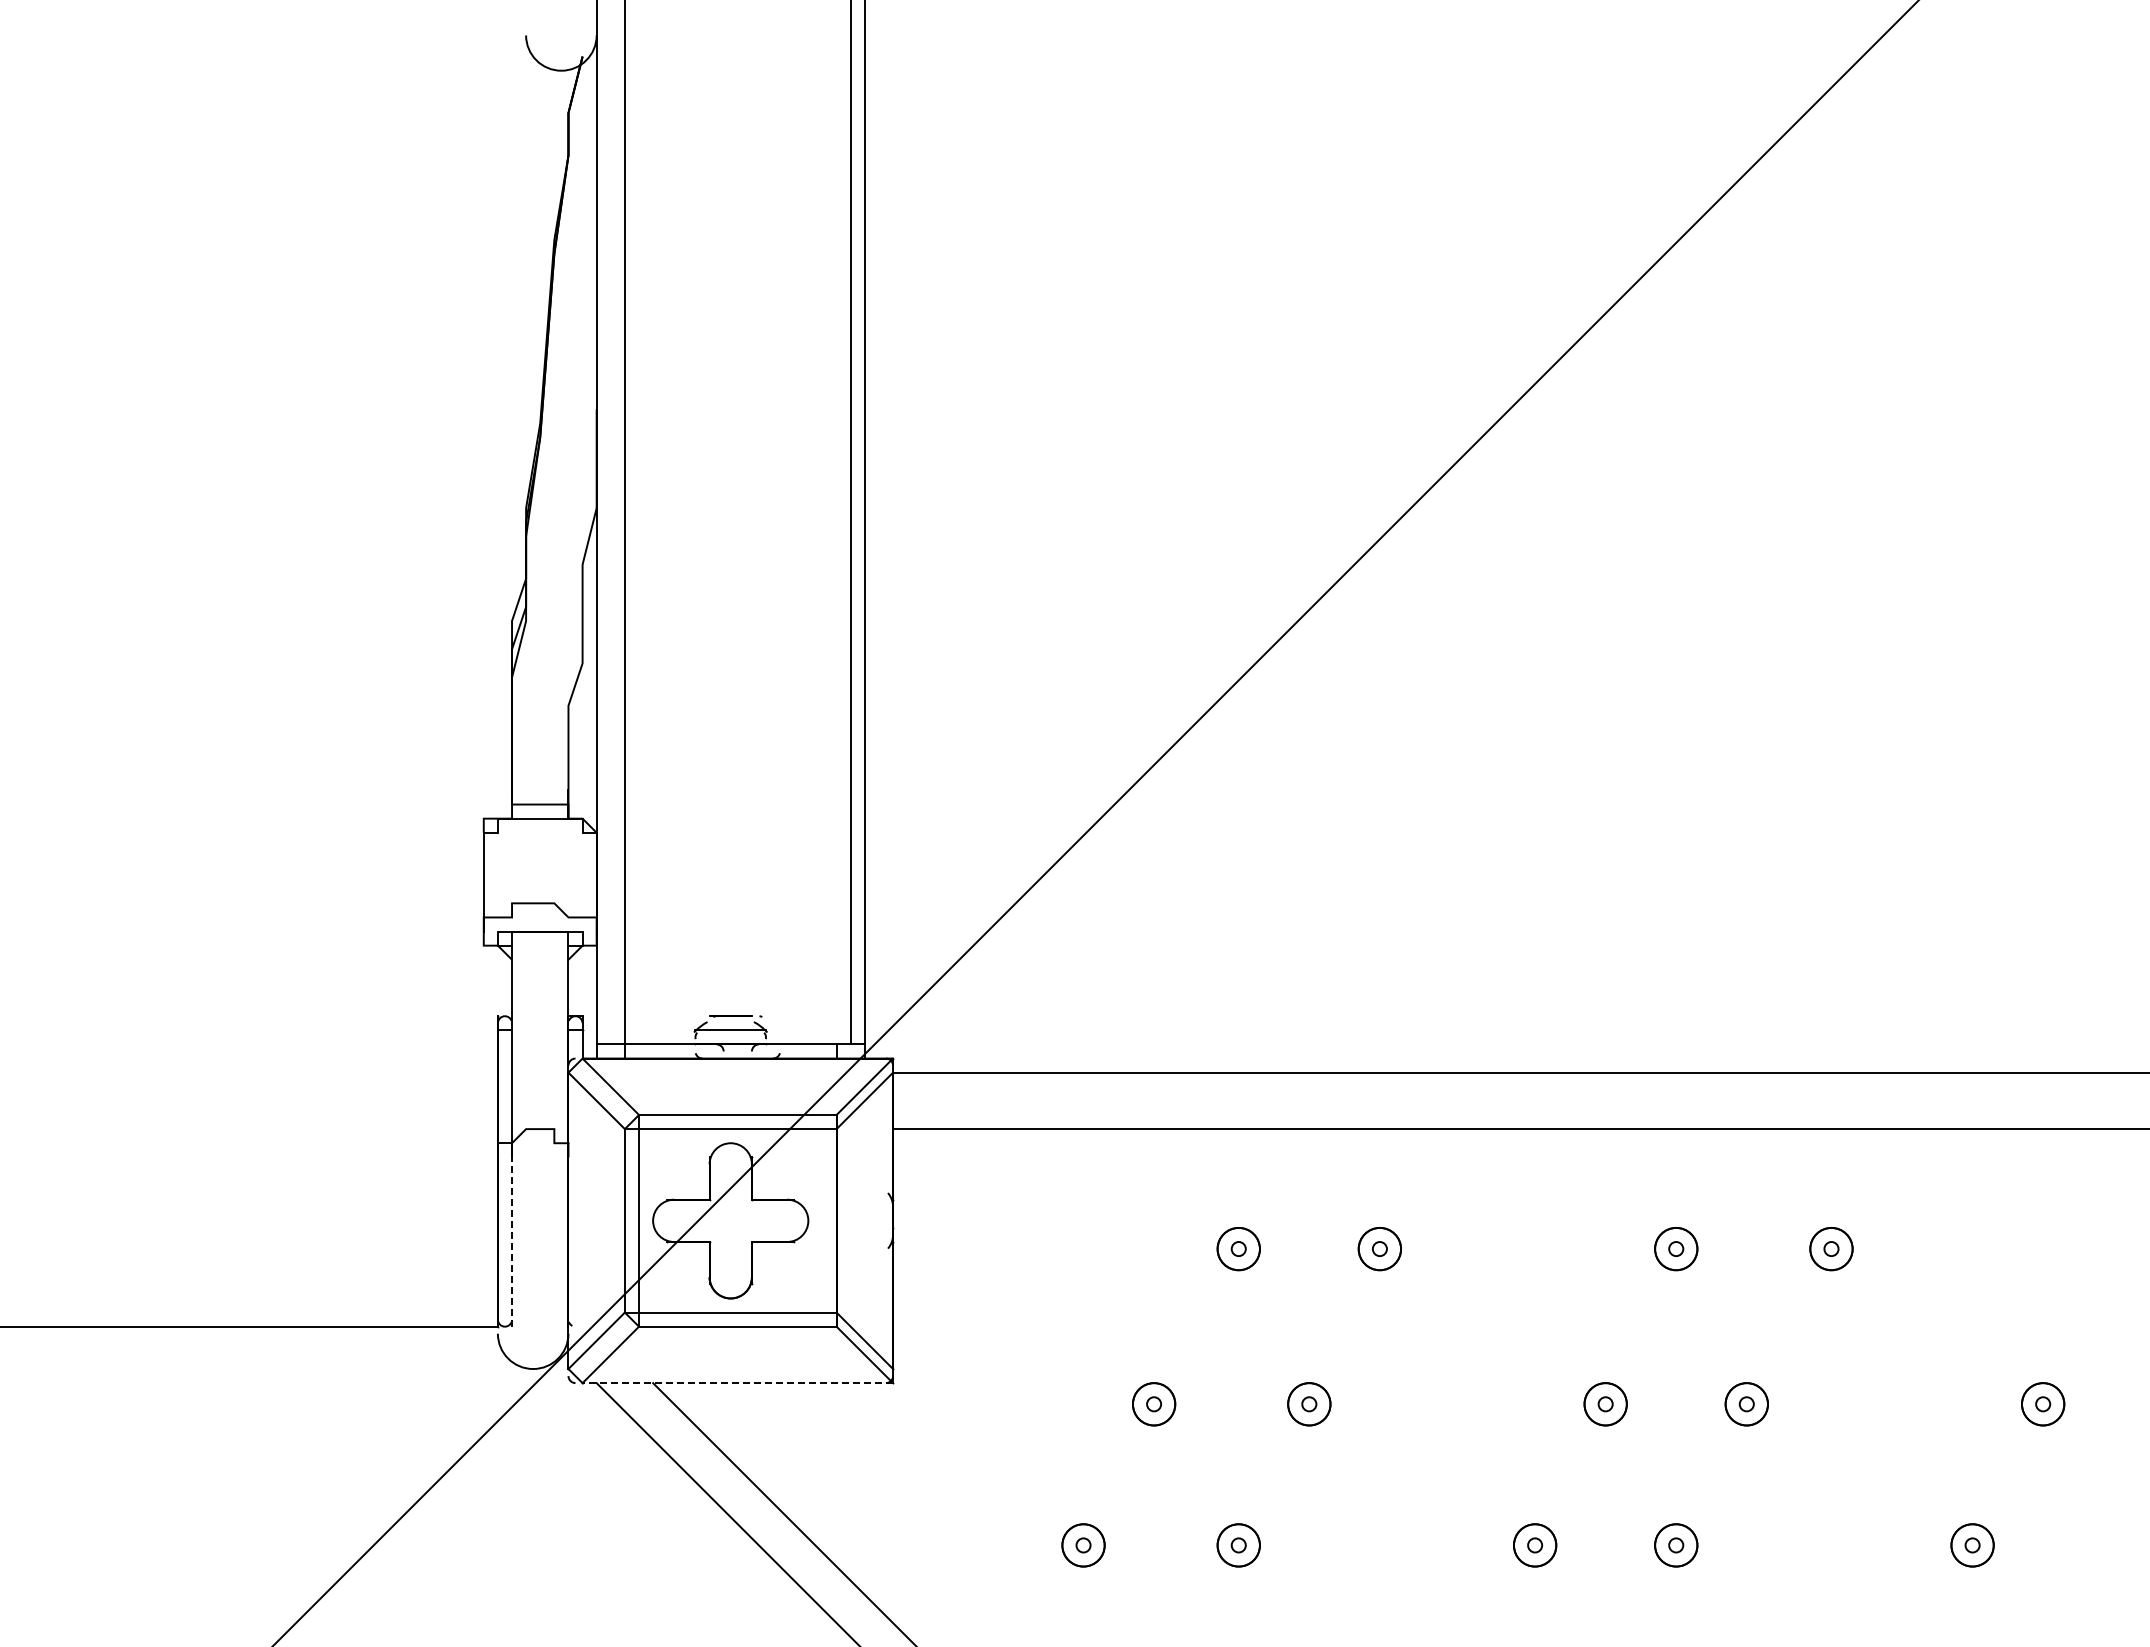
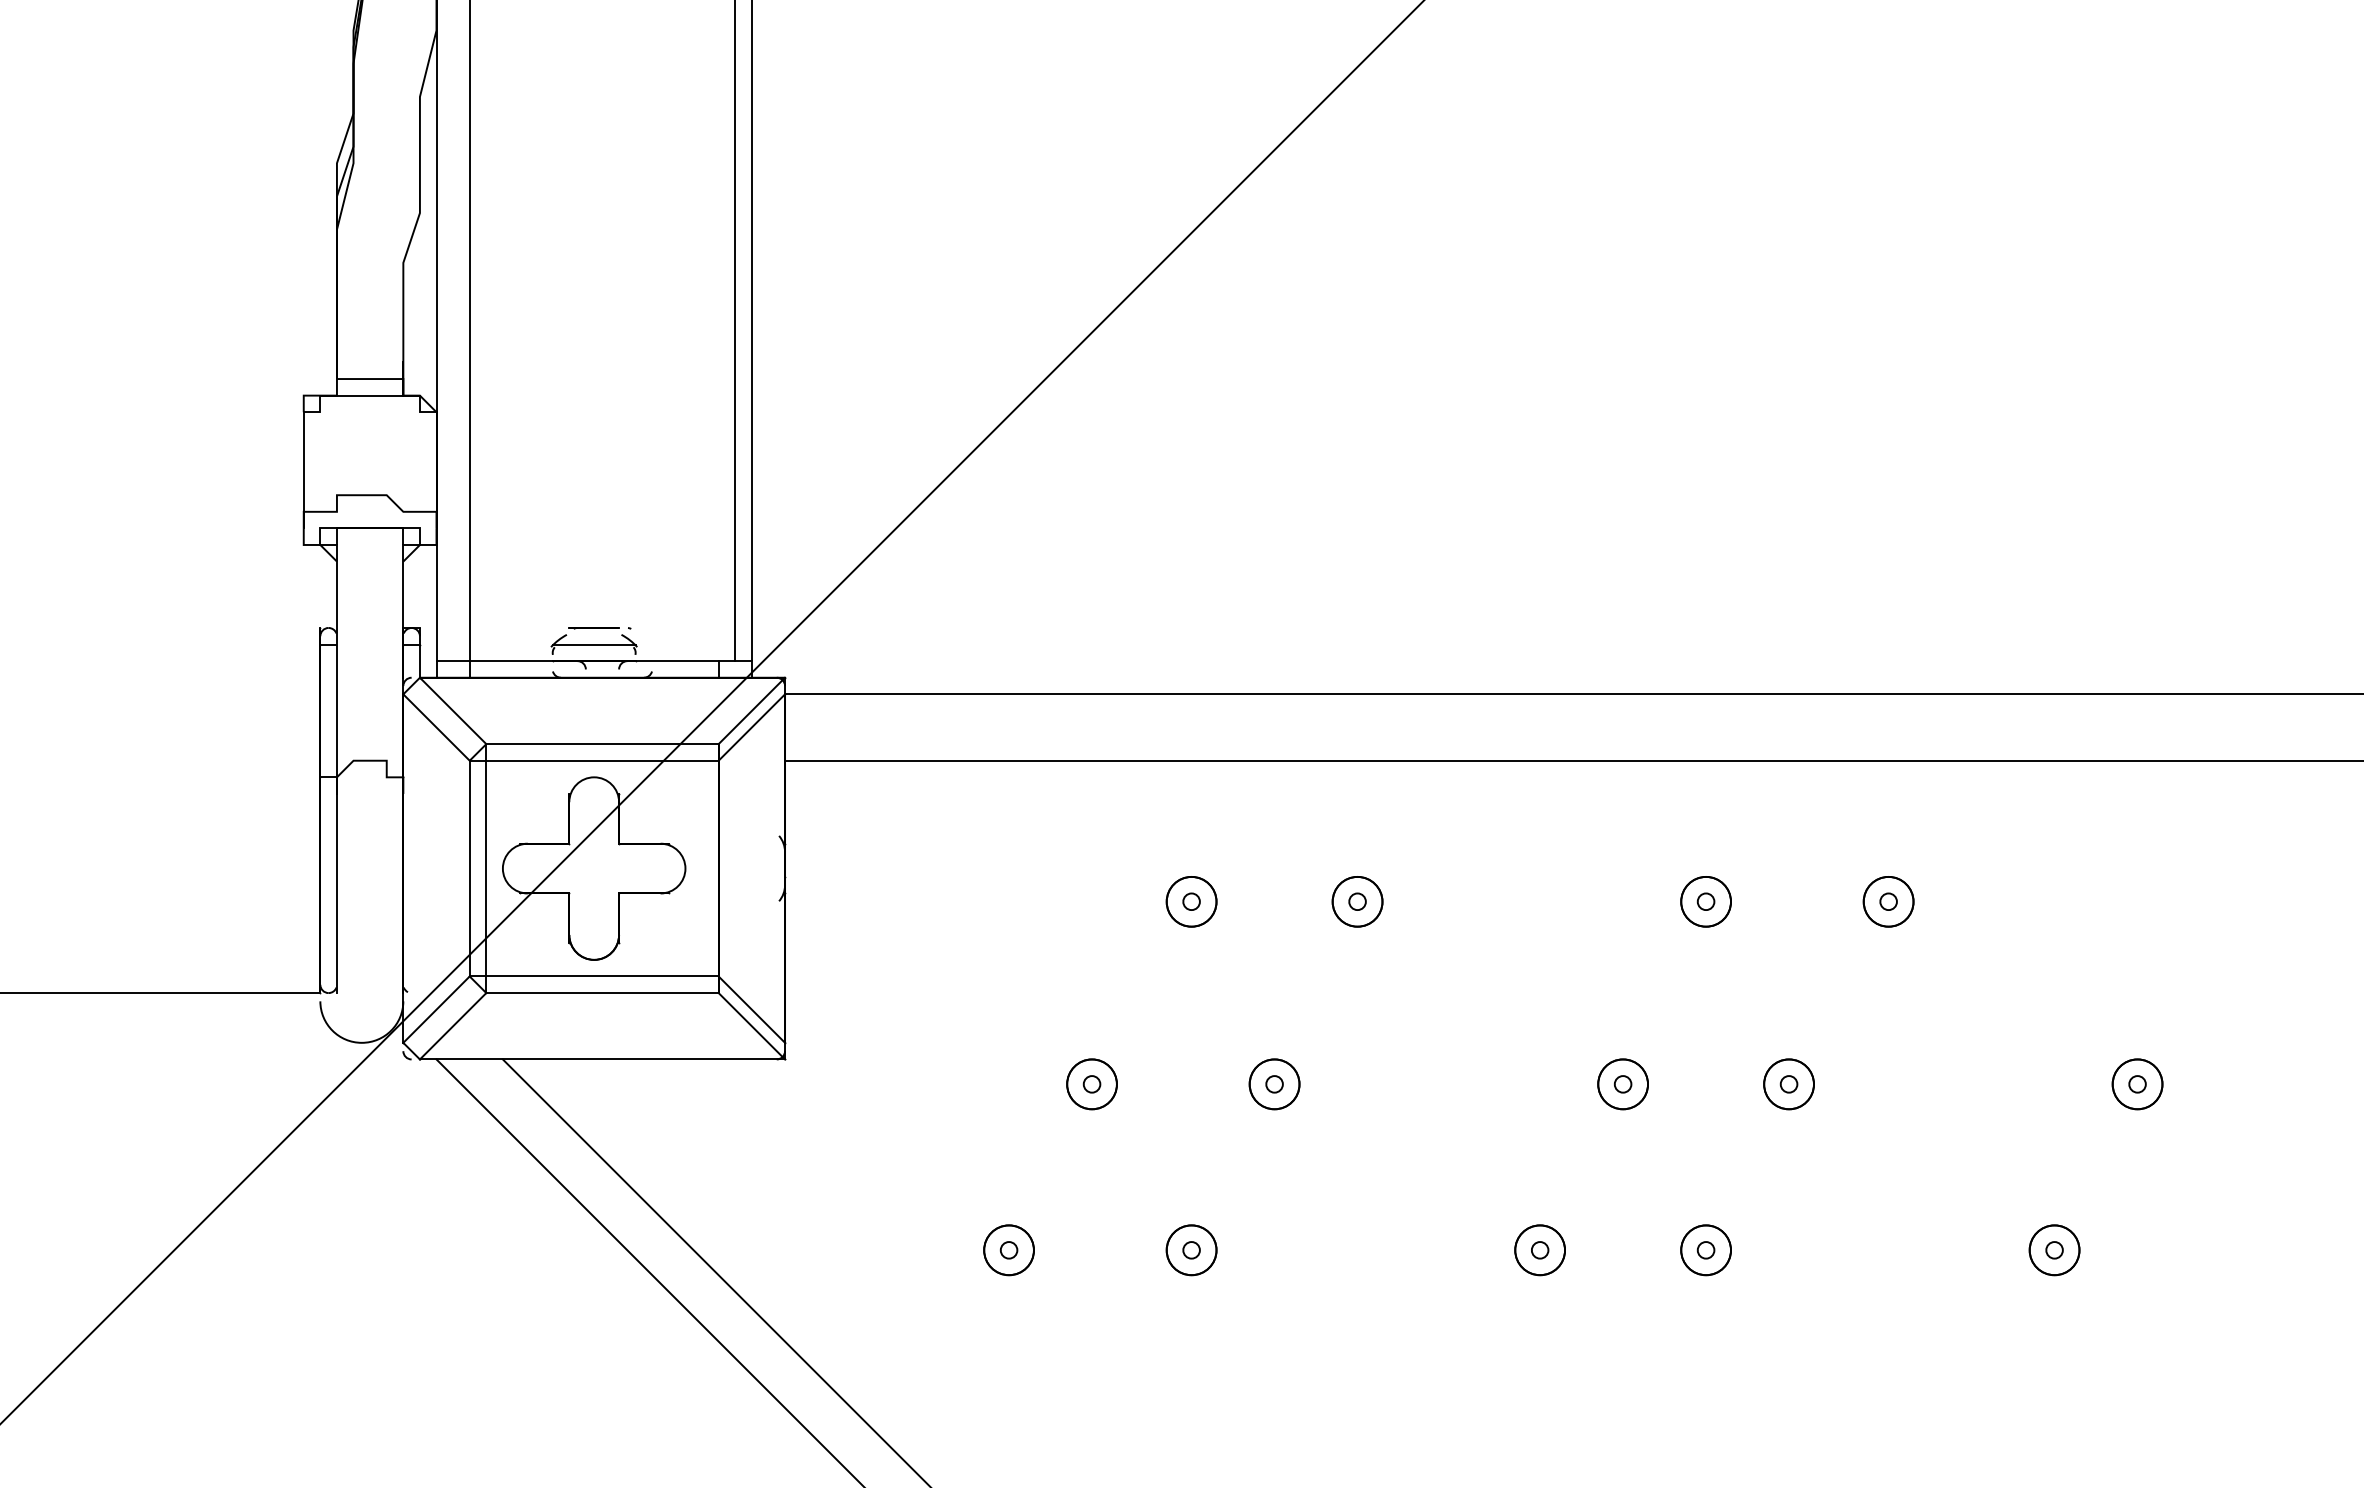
line: (512, 1242) -> (337, 894), dashed -> solid
line: (737, 1383) -> (602, 1059), dashed -> solid

